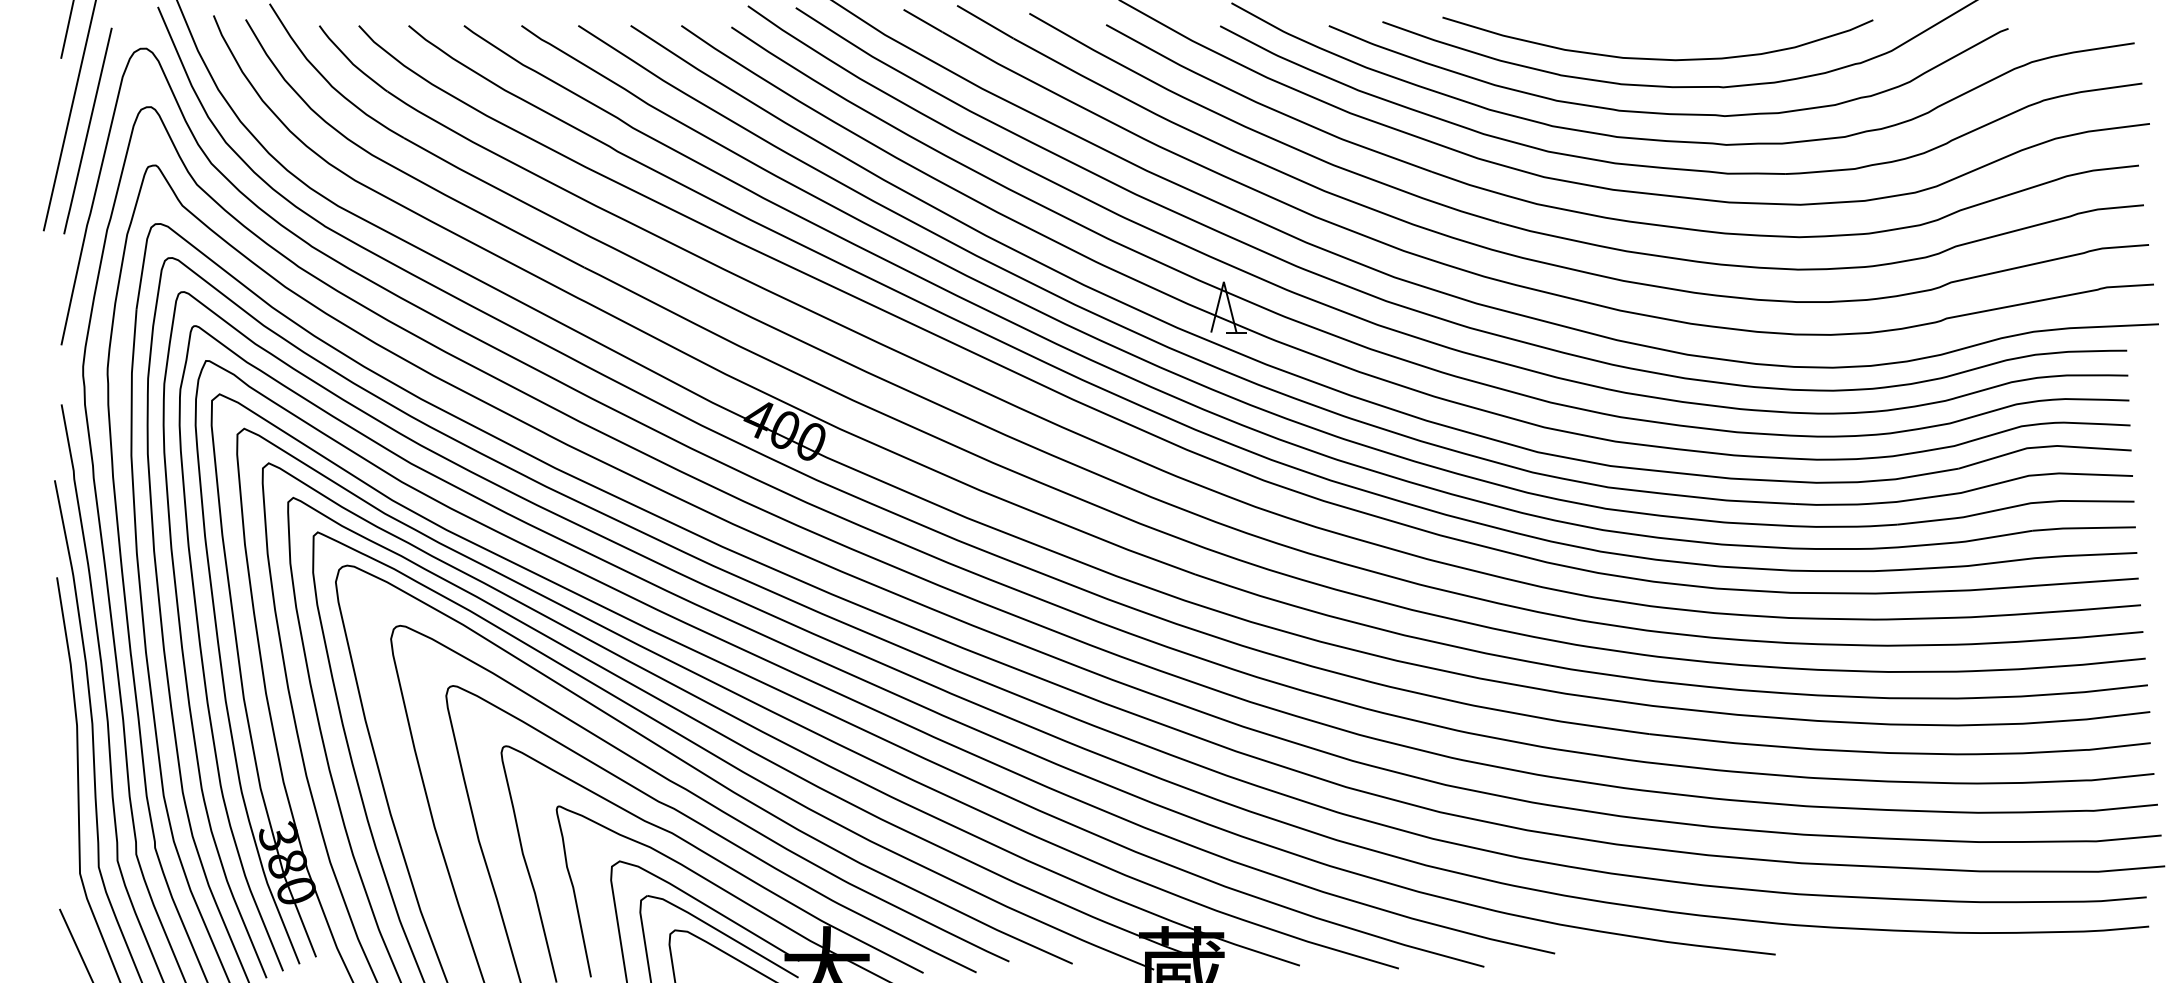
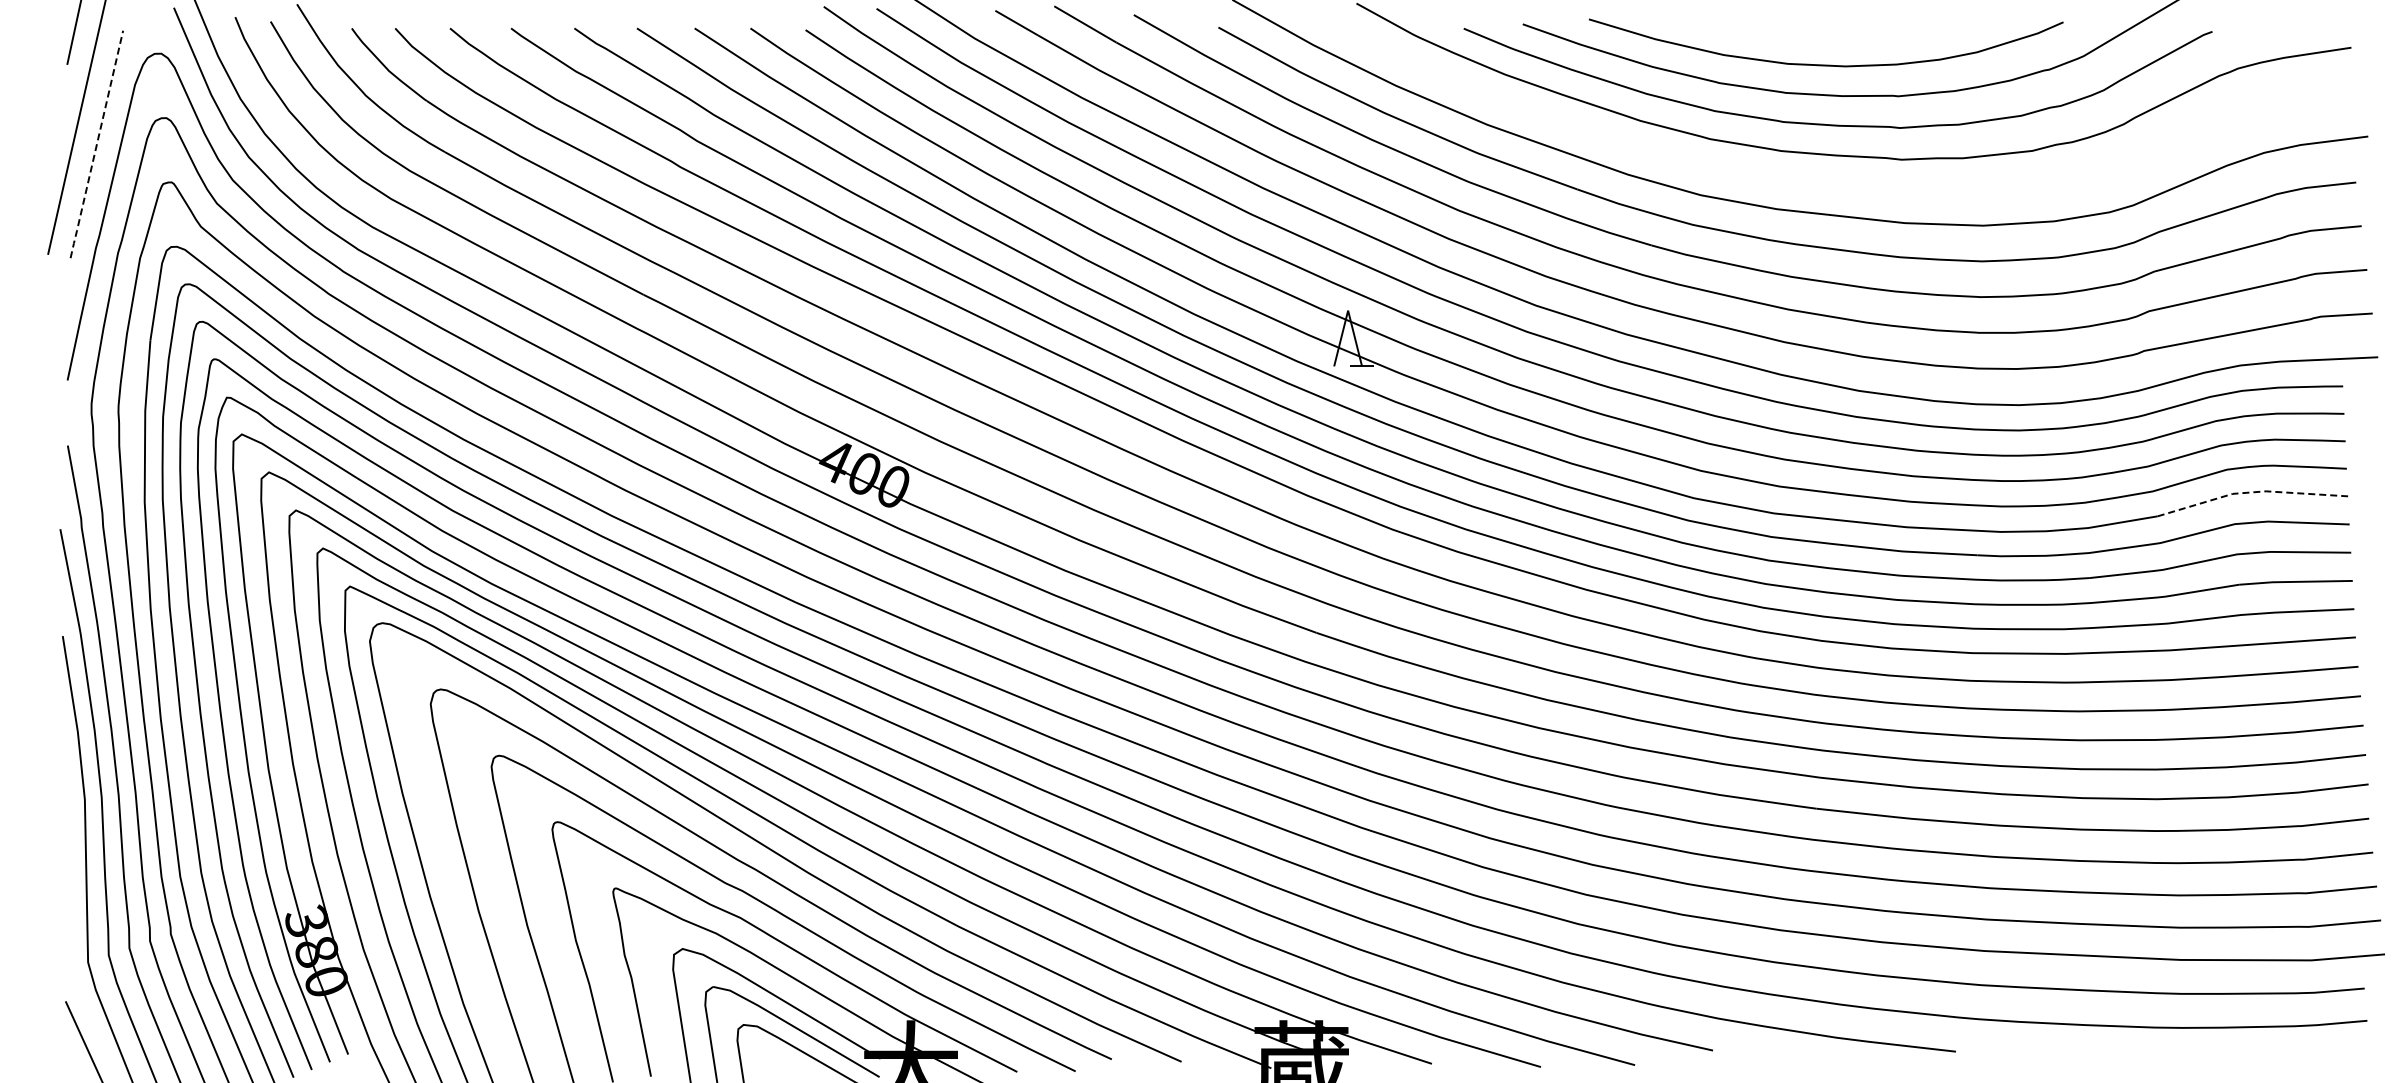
line: (87, 132) -> (96, 146), solid -> dashed
part: (1670, 167) -> (1840, 184), removed
line: (2043, 447) -> (2251, 492), solid -> dashed

